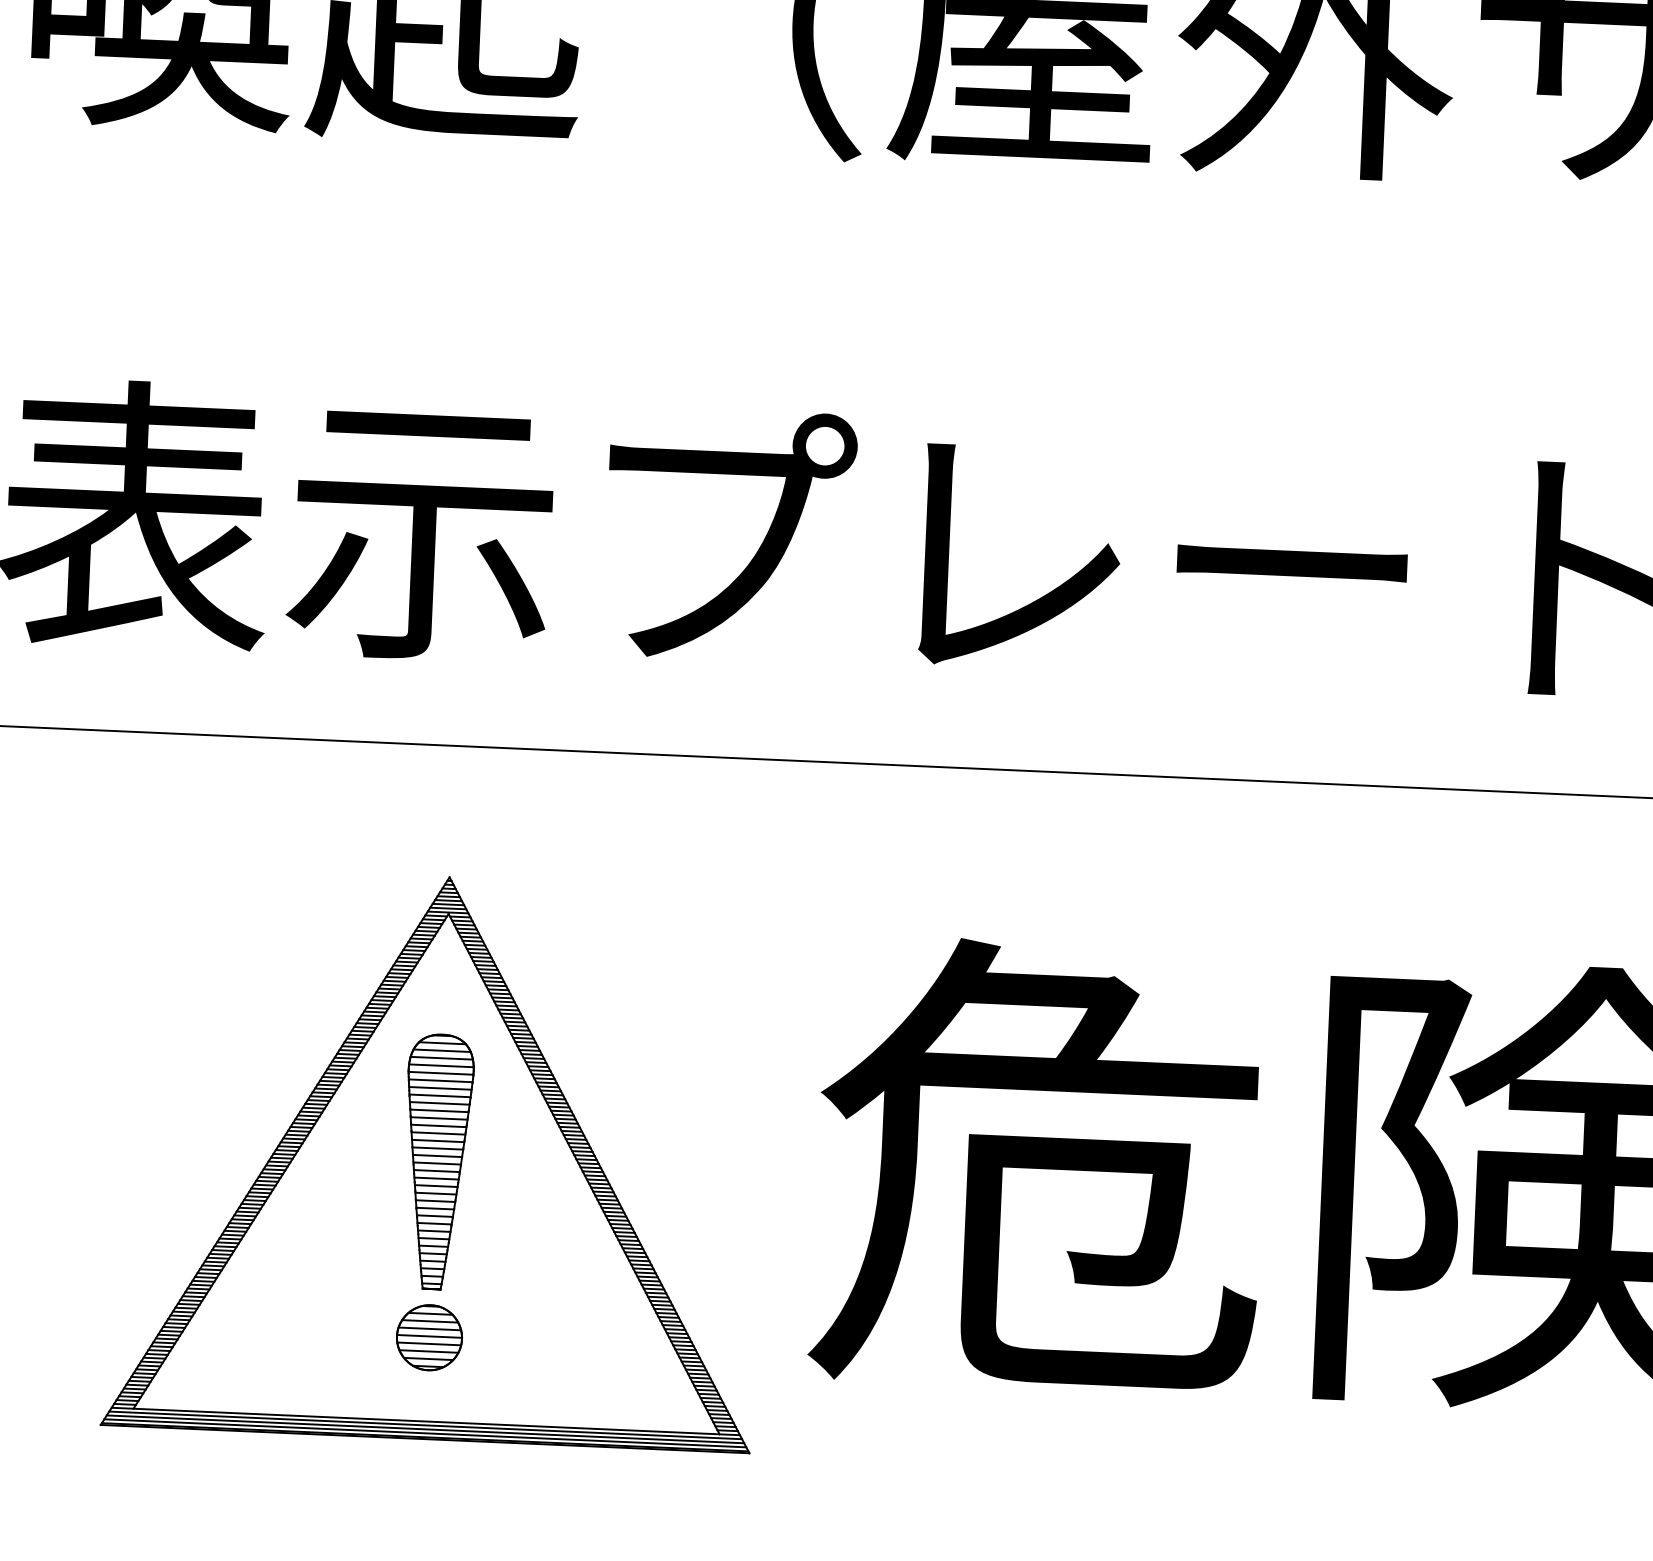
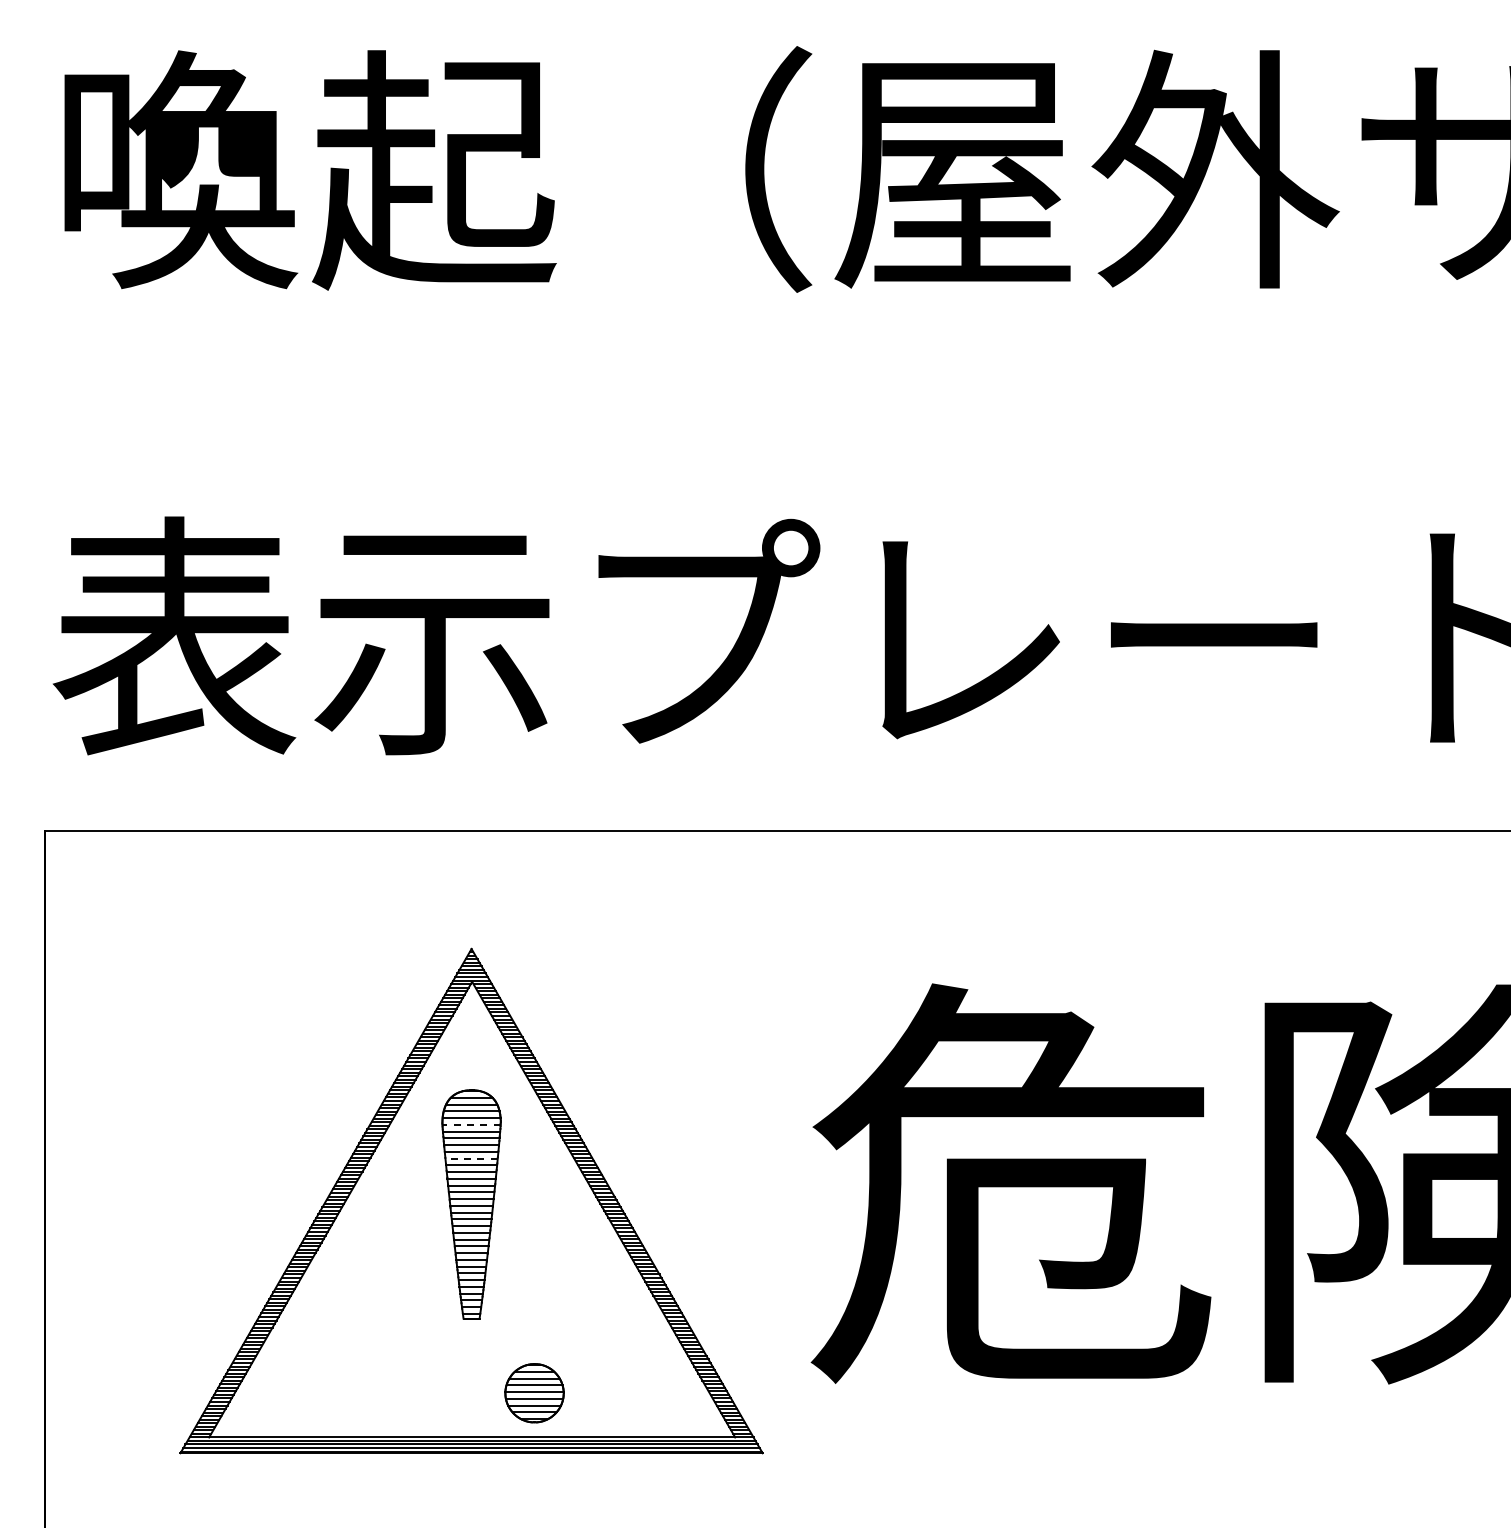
line: (440, 1072) -> (471, 1124), solid -> dashed
line: (439, 1110) -> (471, 1158), solid -> dashed
part: (429, 1338) -> (534, 1393), moved

